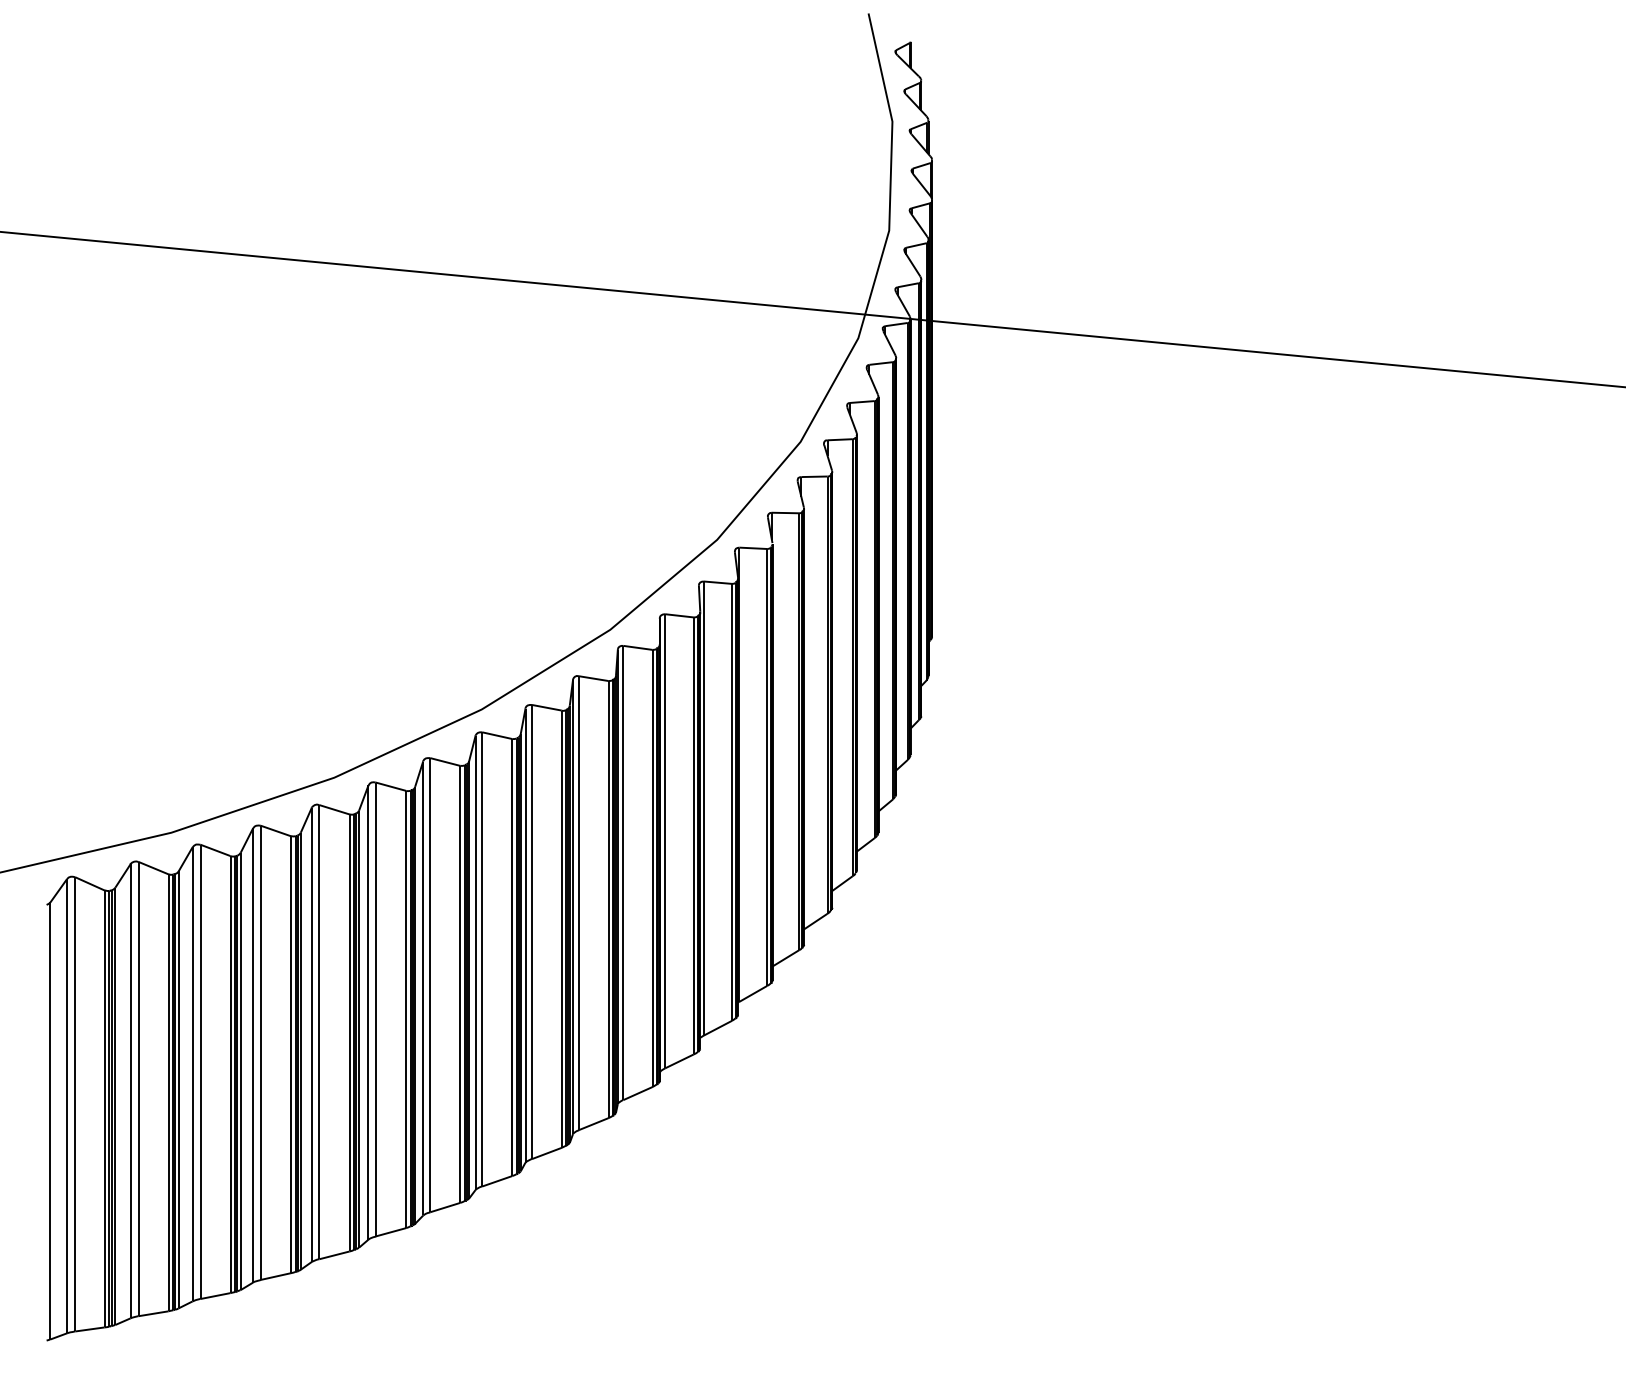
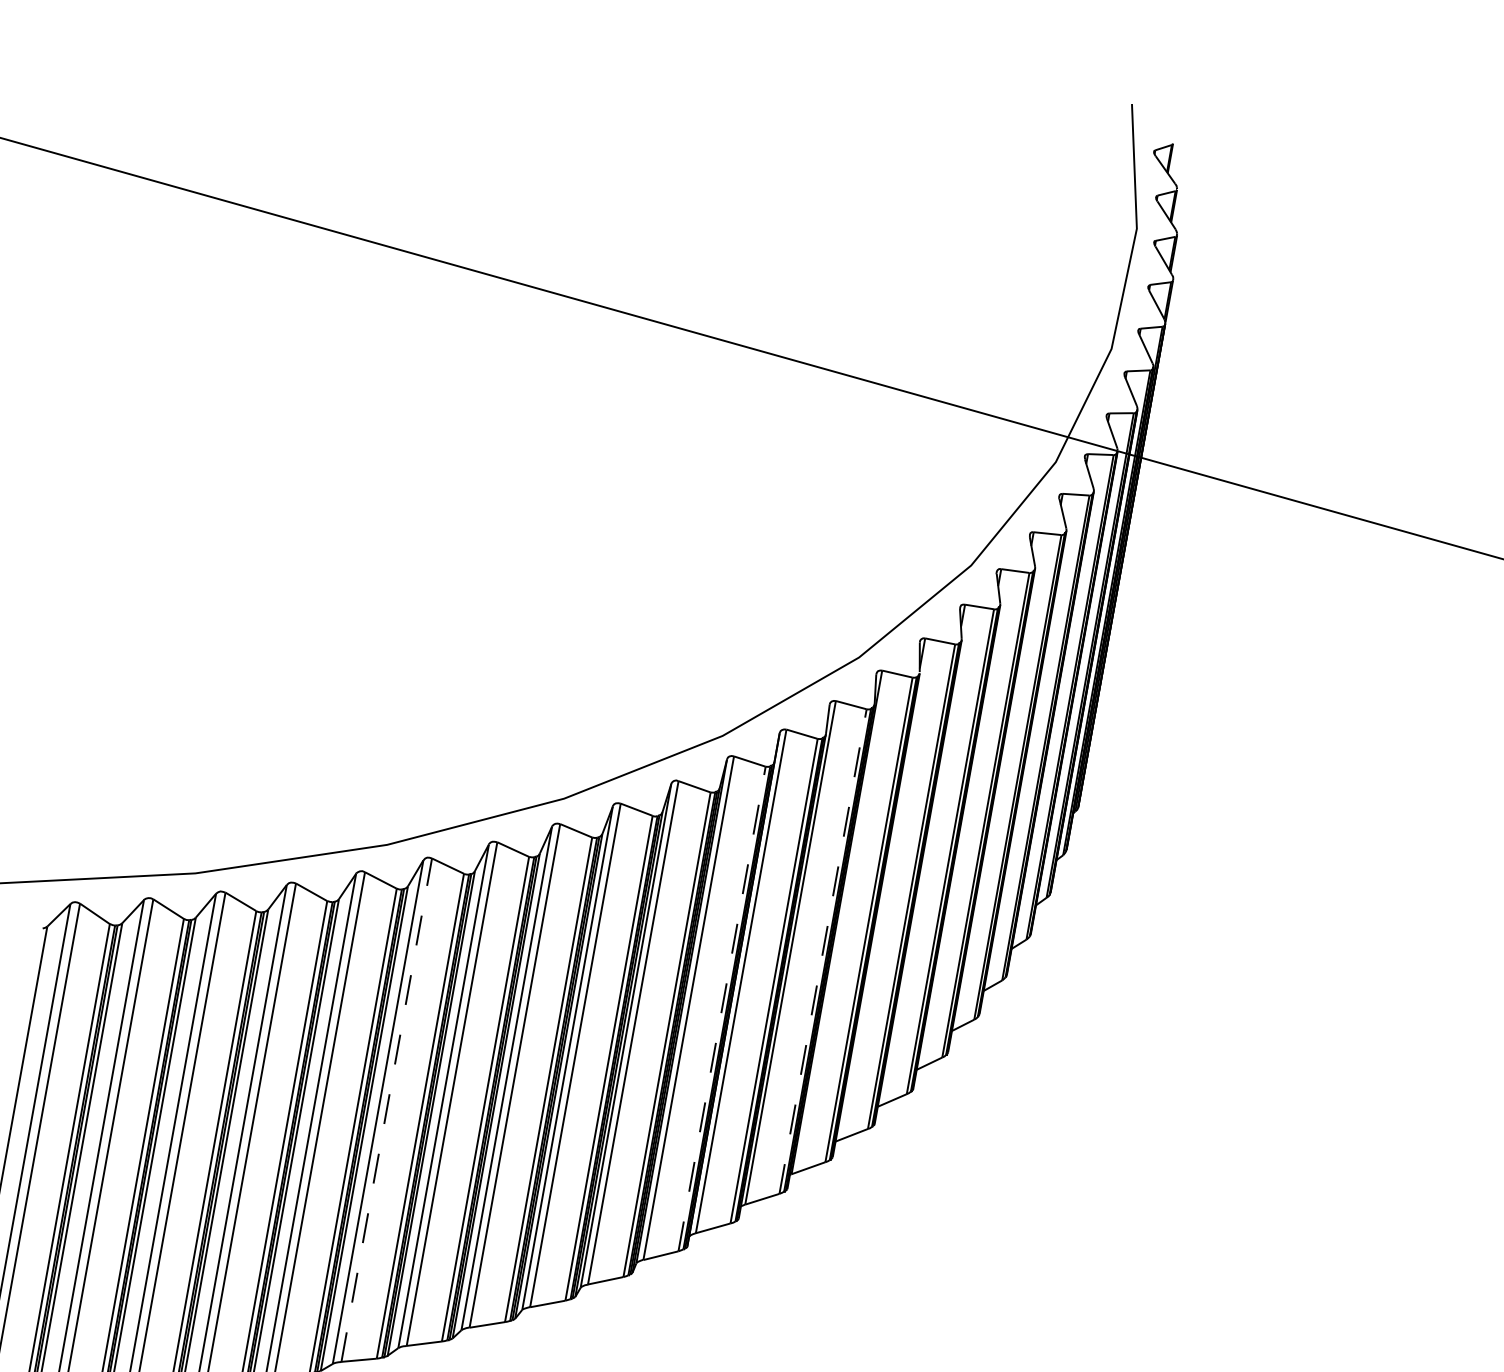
line: (731, 802) -> (822, 951), solid -> dashed
line: (652, 868) -> (721, 1009), solid -> dashed
line: (375, 1009) -> (386, 1110), solid -> dashed

